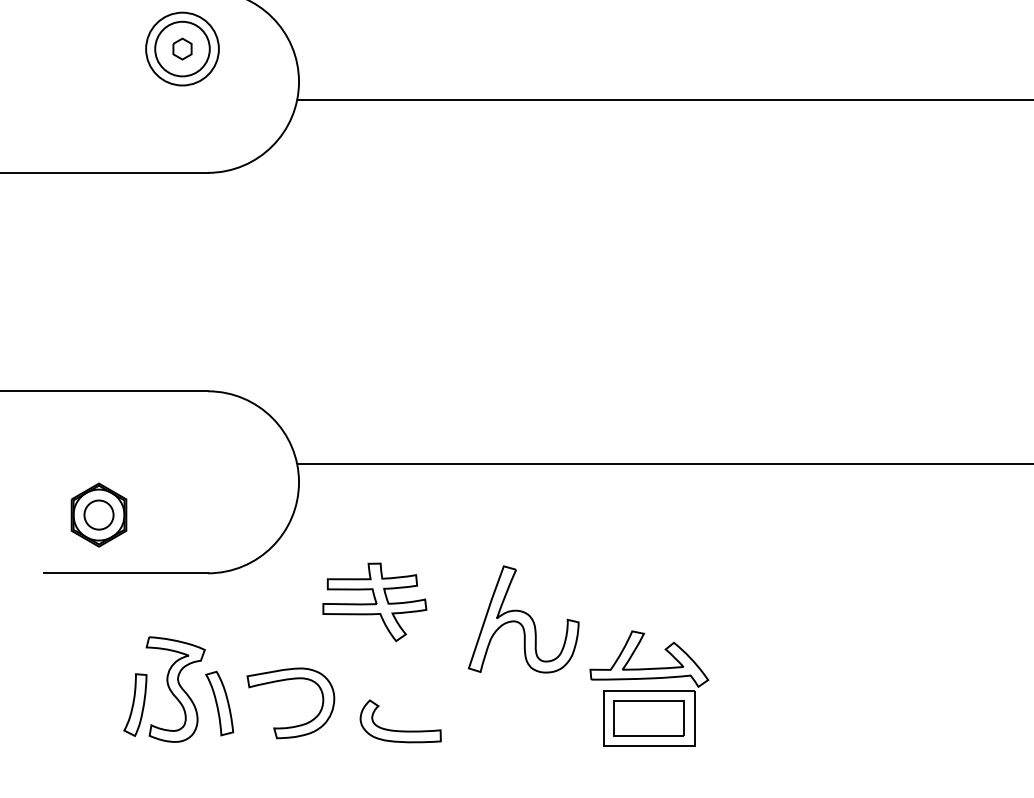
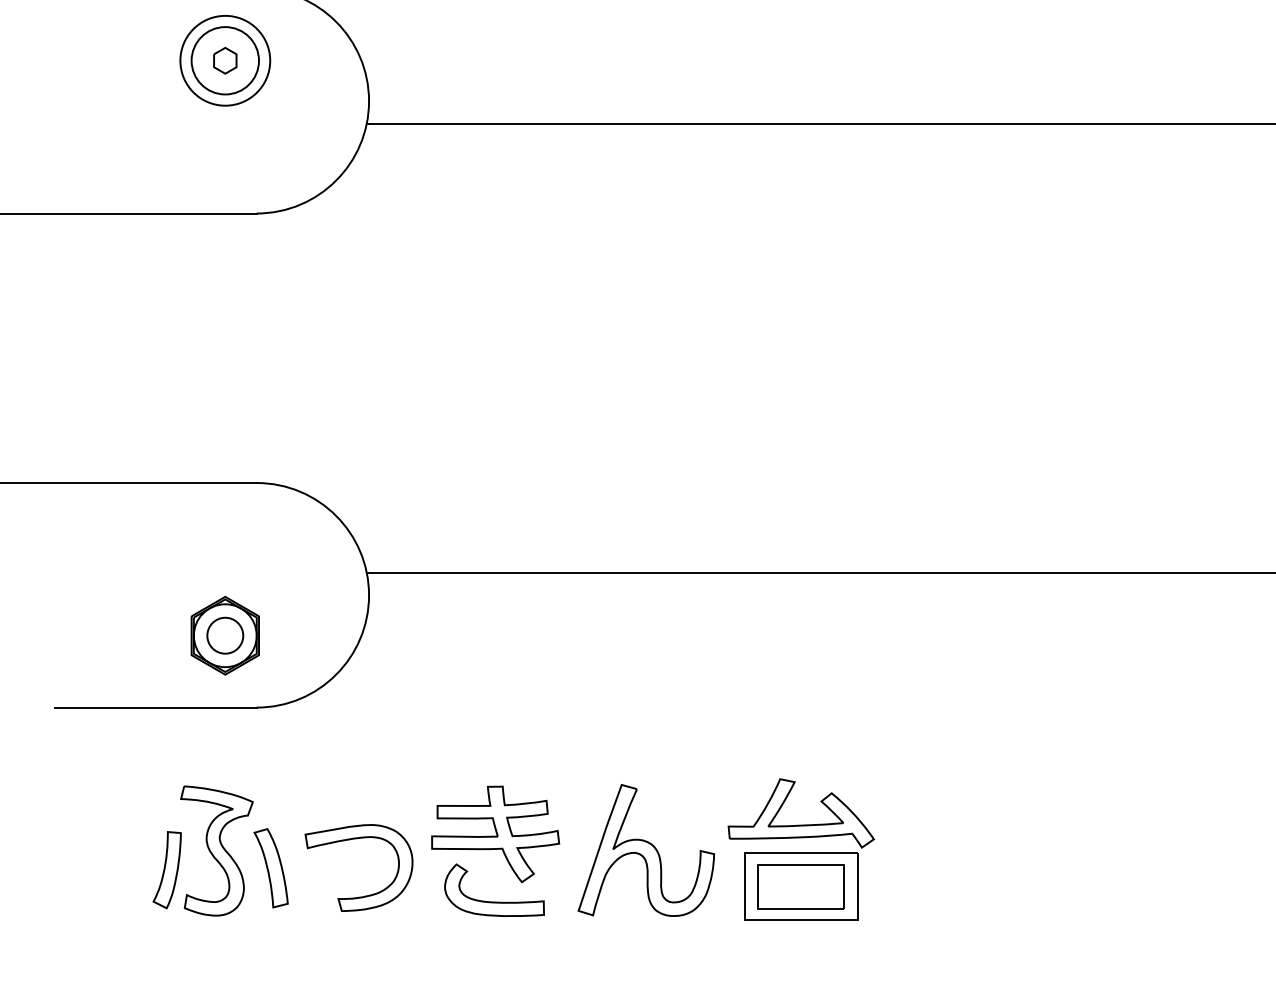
part: (98, 514) -> (224, 635), moved
part: (374, 602) -> (495, 834), moved
part: (523, 619) -> (645, 850), moved

